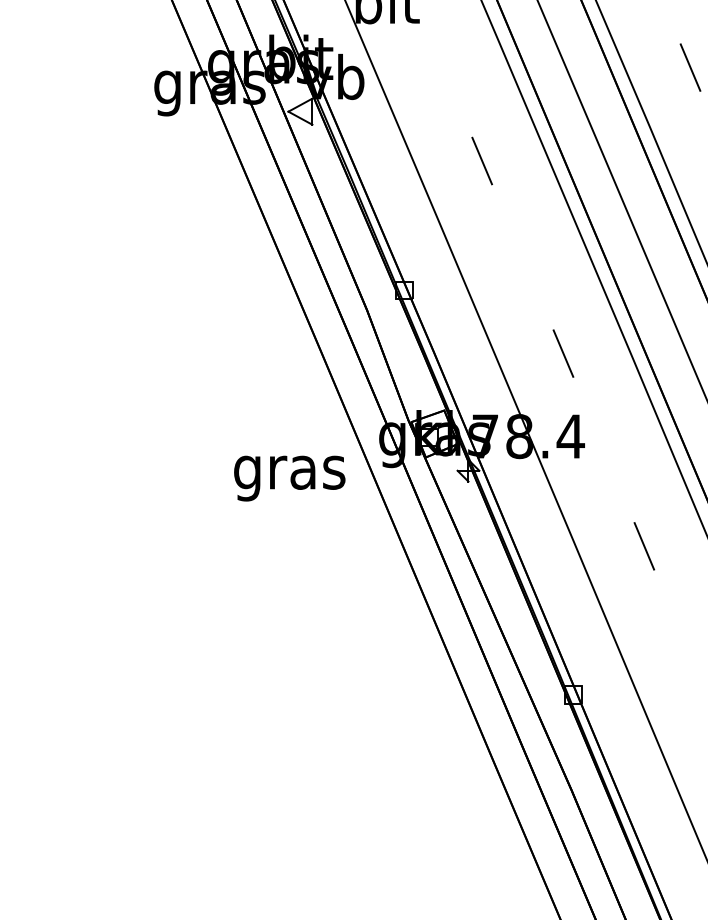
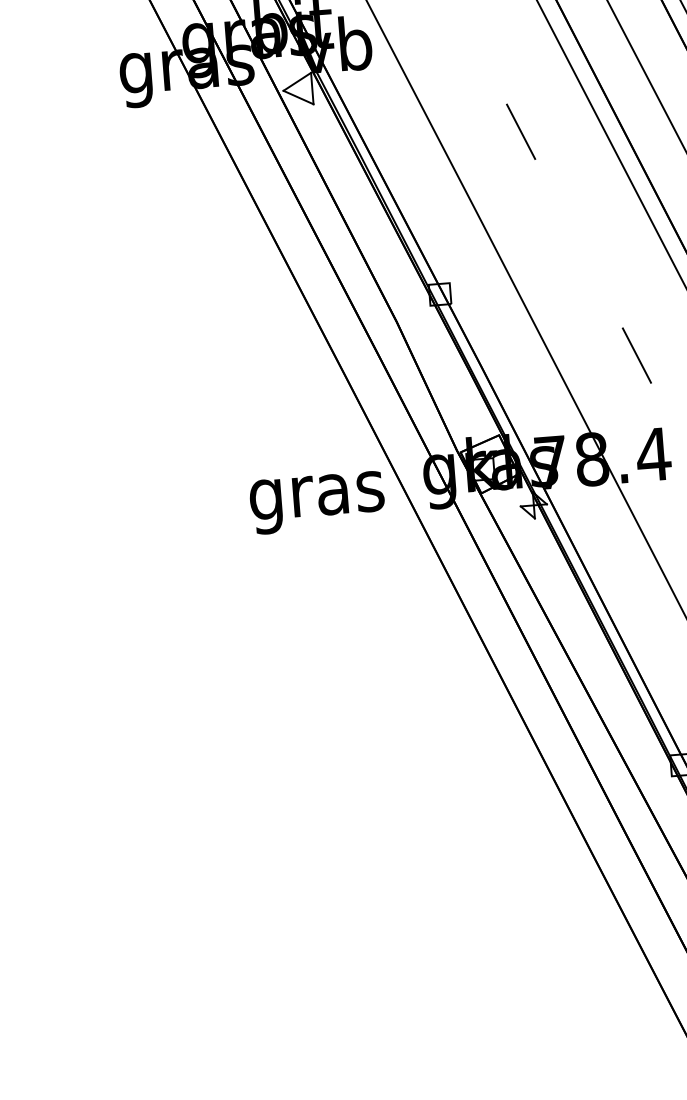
text: (289, 478) -> (317, 502), moved

